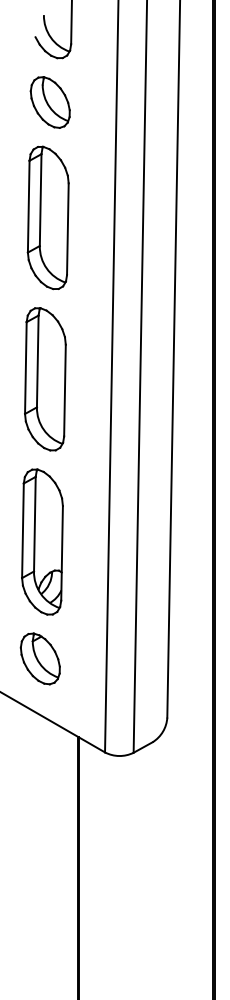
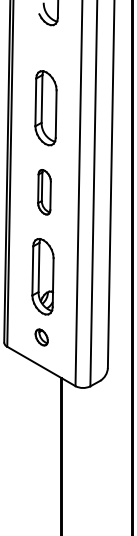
part: (51, 103) -> (47, 48), removed
part: (45, 379) -> (44, 192), size x0.6
part: (39, 658) -> (41, 337), size x0.6

